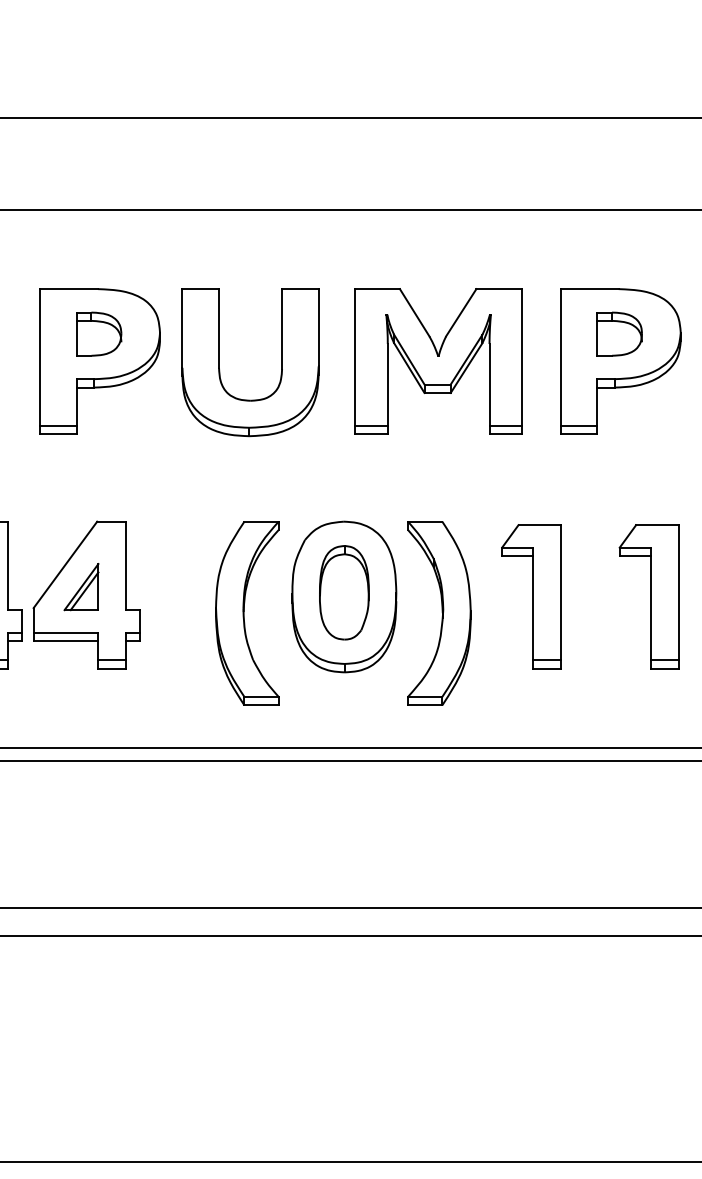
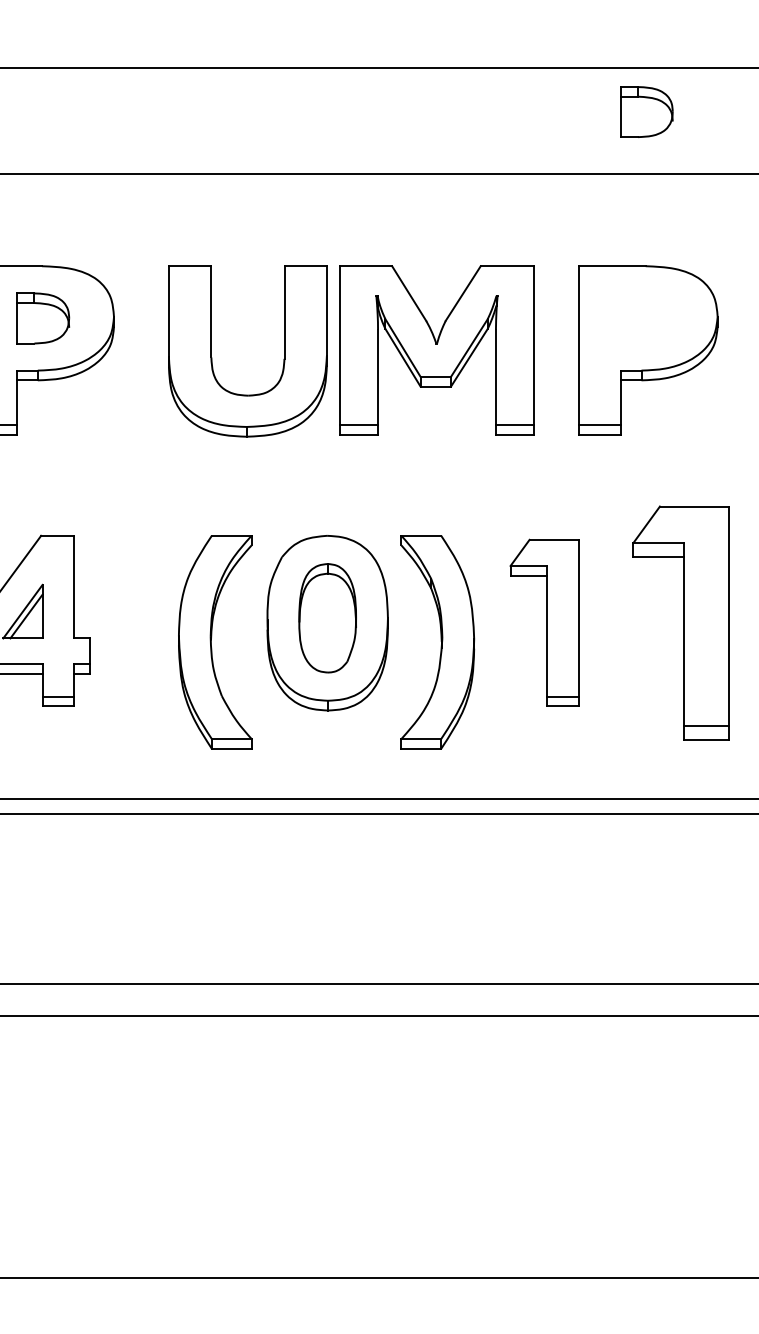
part: (619, 333) -> (646, 111), moved
part: (219, 362) -> (211, 351), moved
part: (648, 596) -> (680, 622), size x1.4

